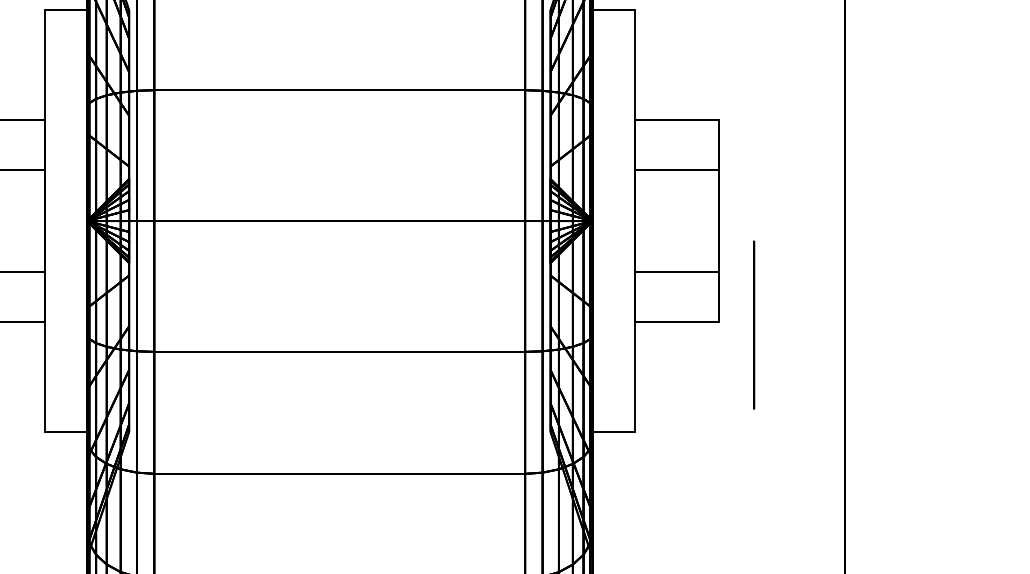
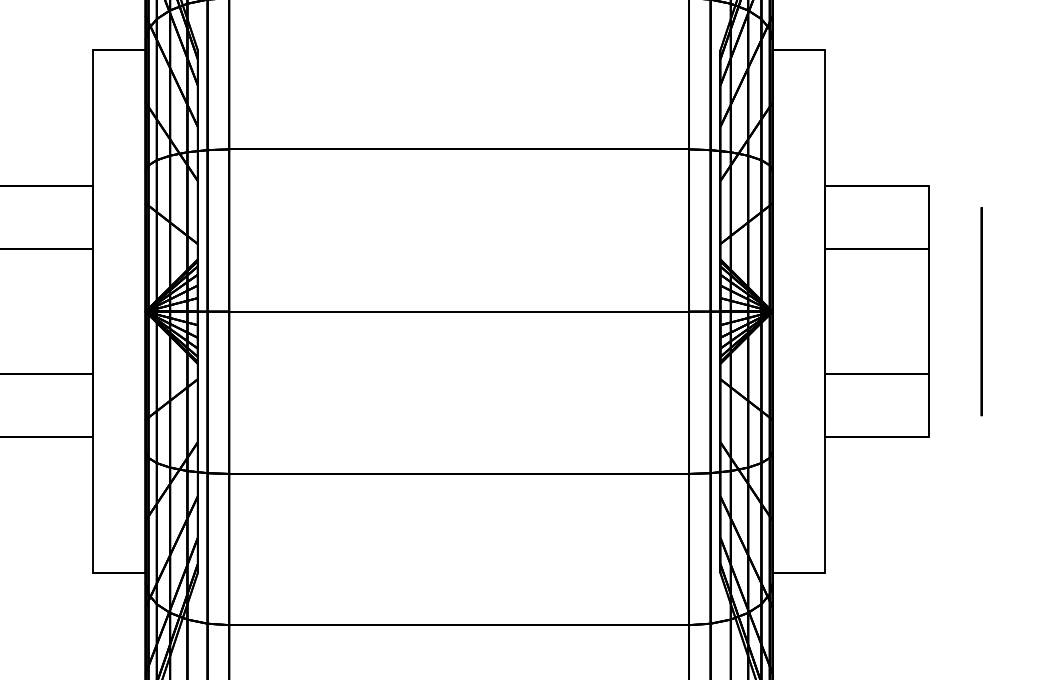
circle: (754, 324) -> (982, 310), moved

